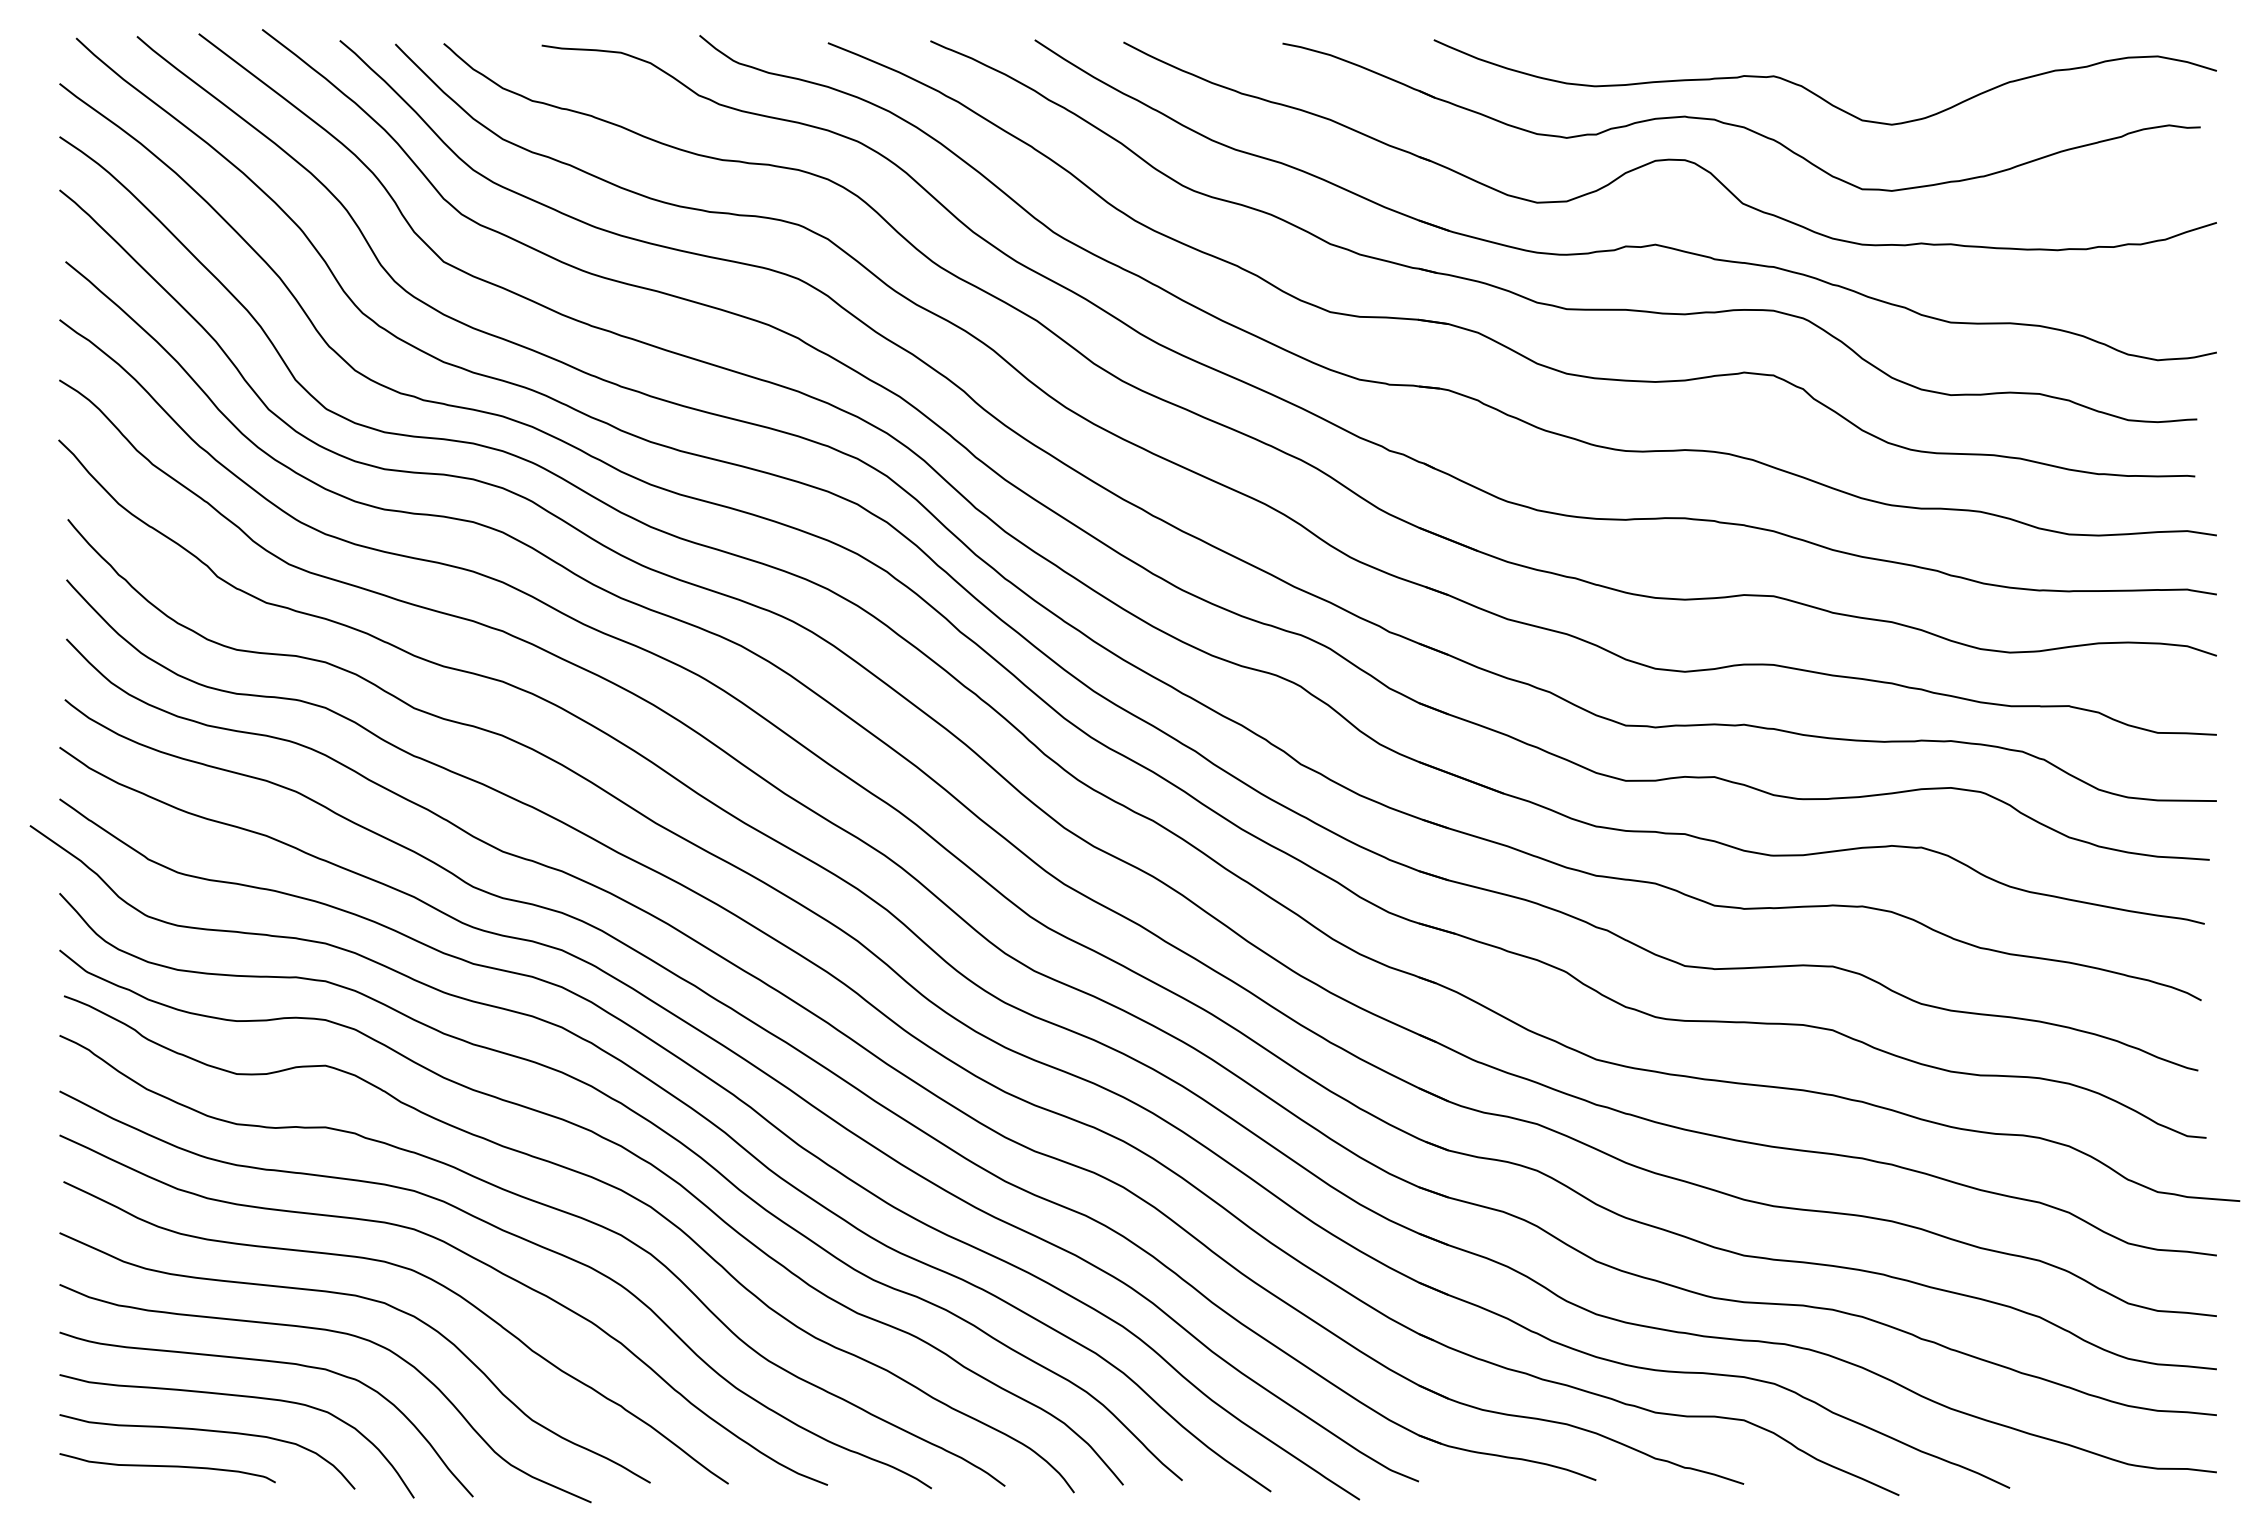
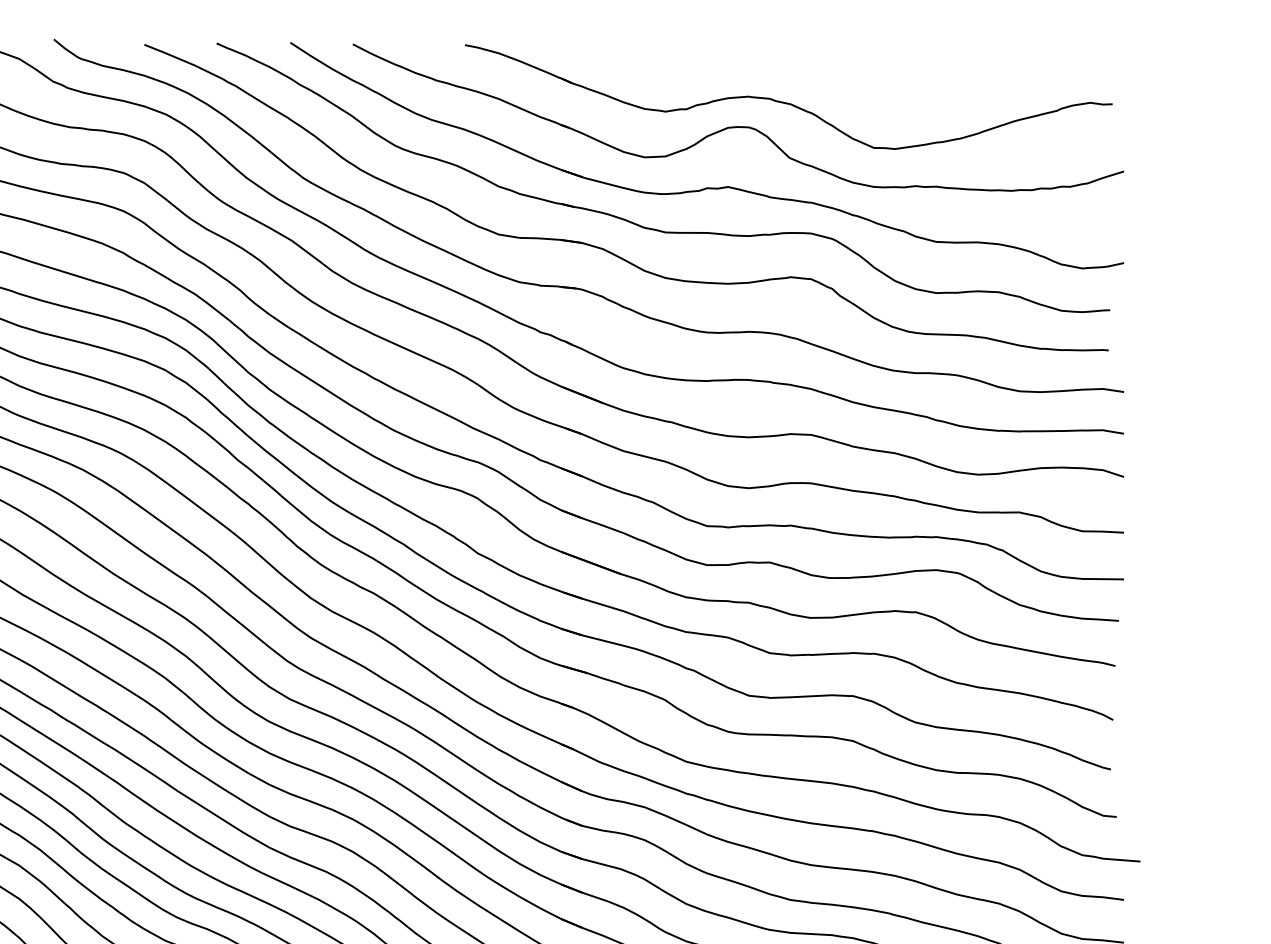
curve: (1817, 94) -> (842, 81), removed

